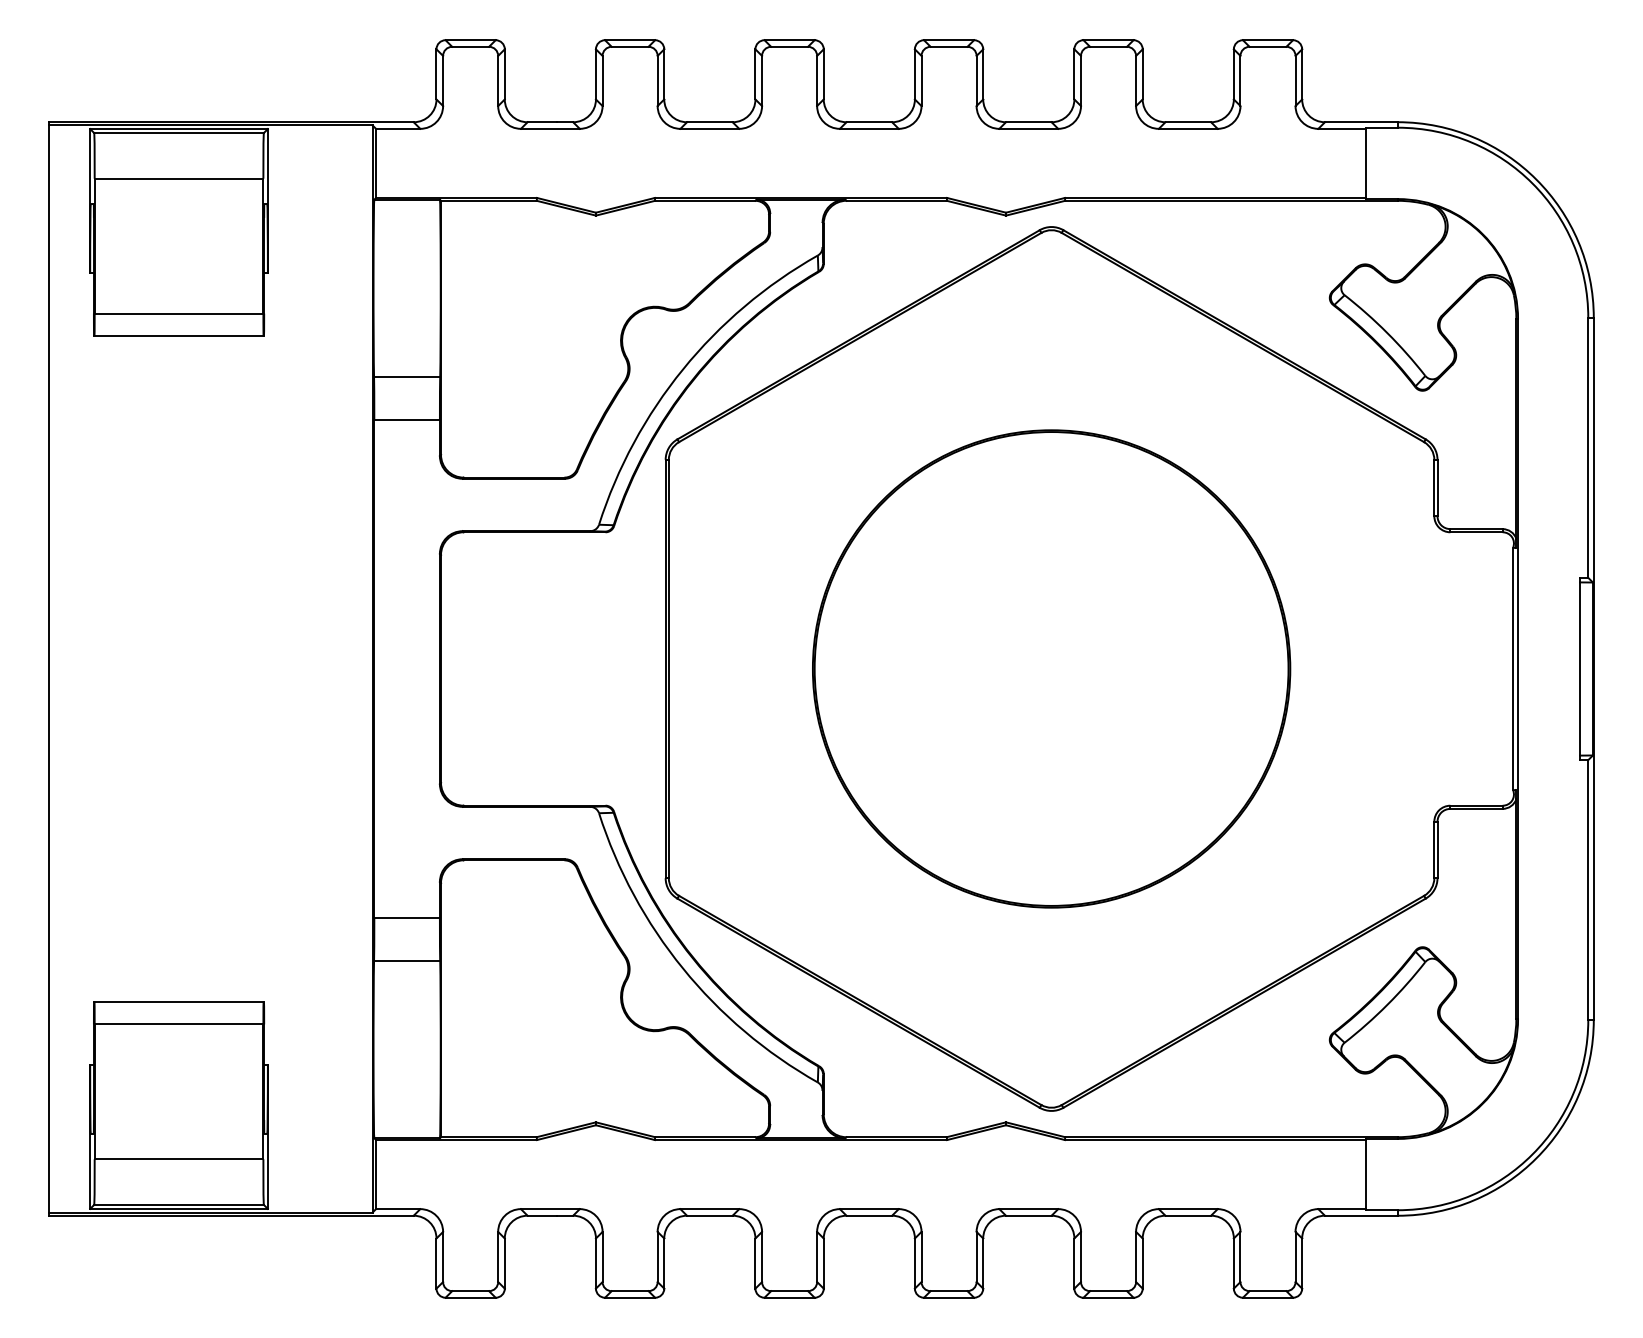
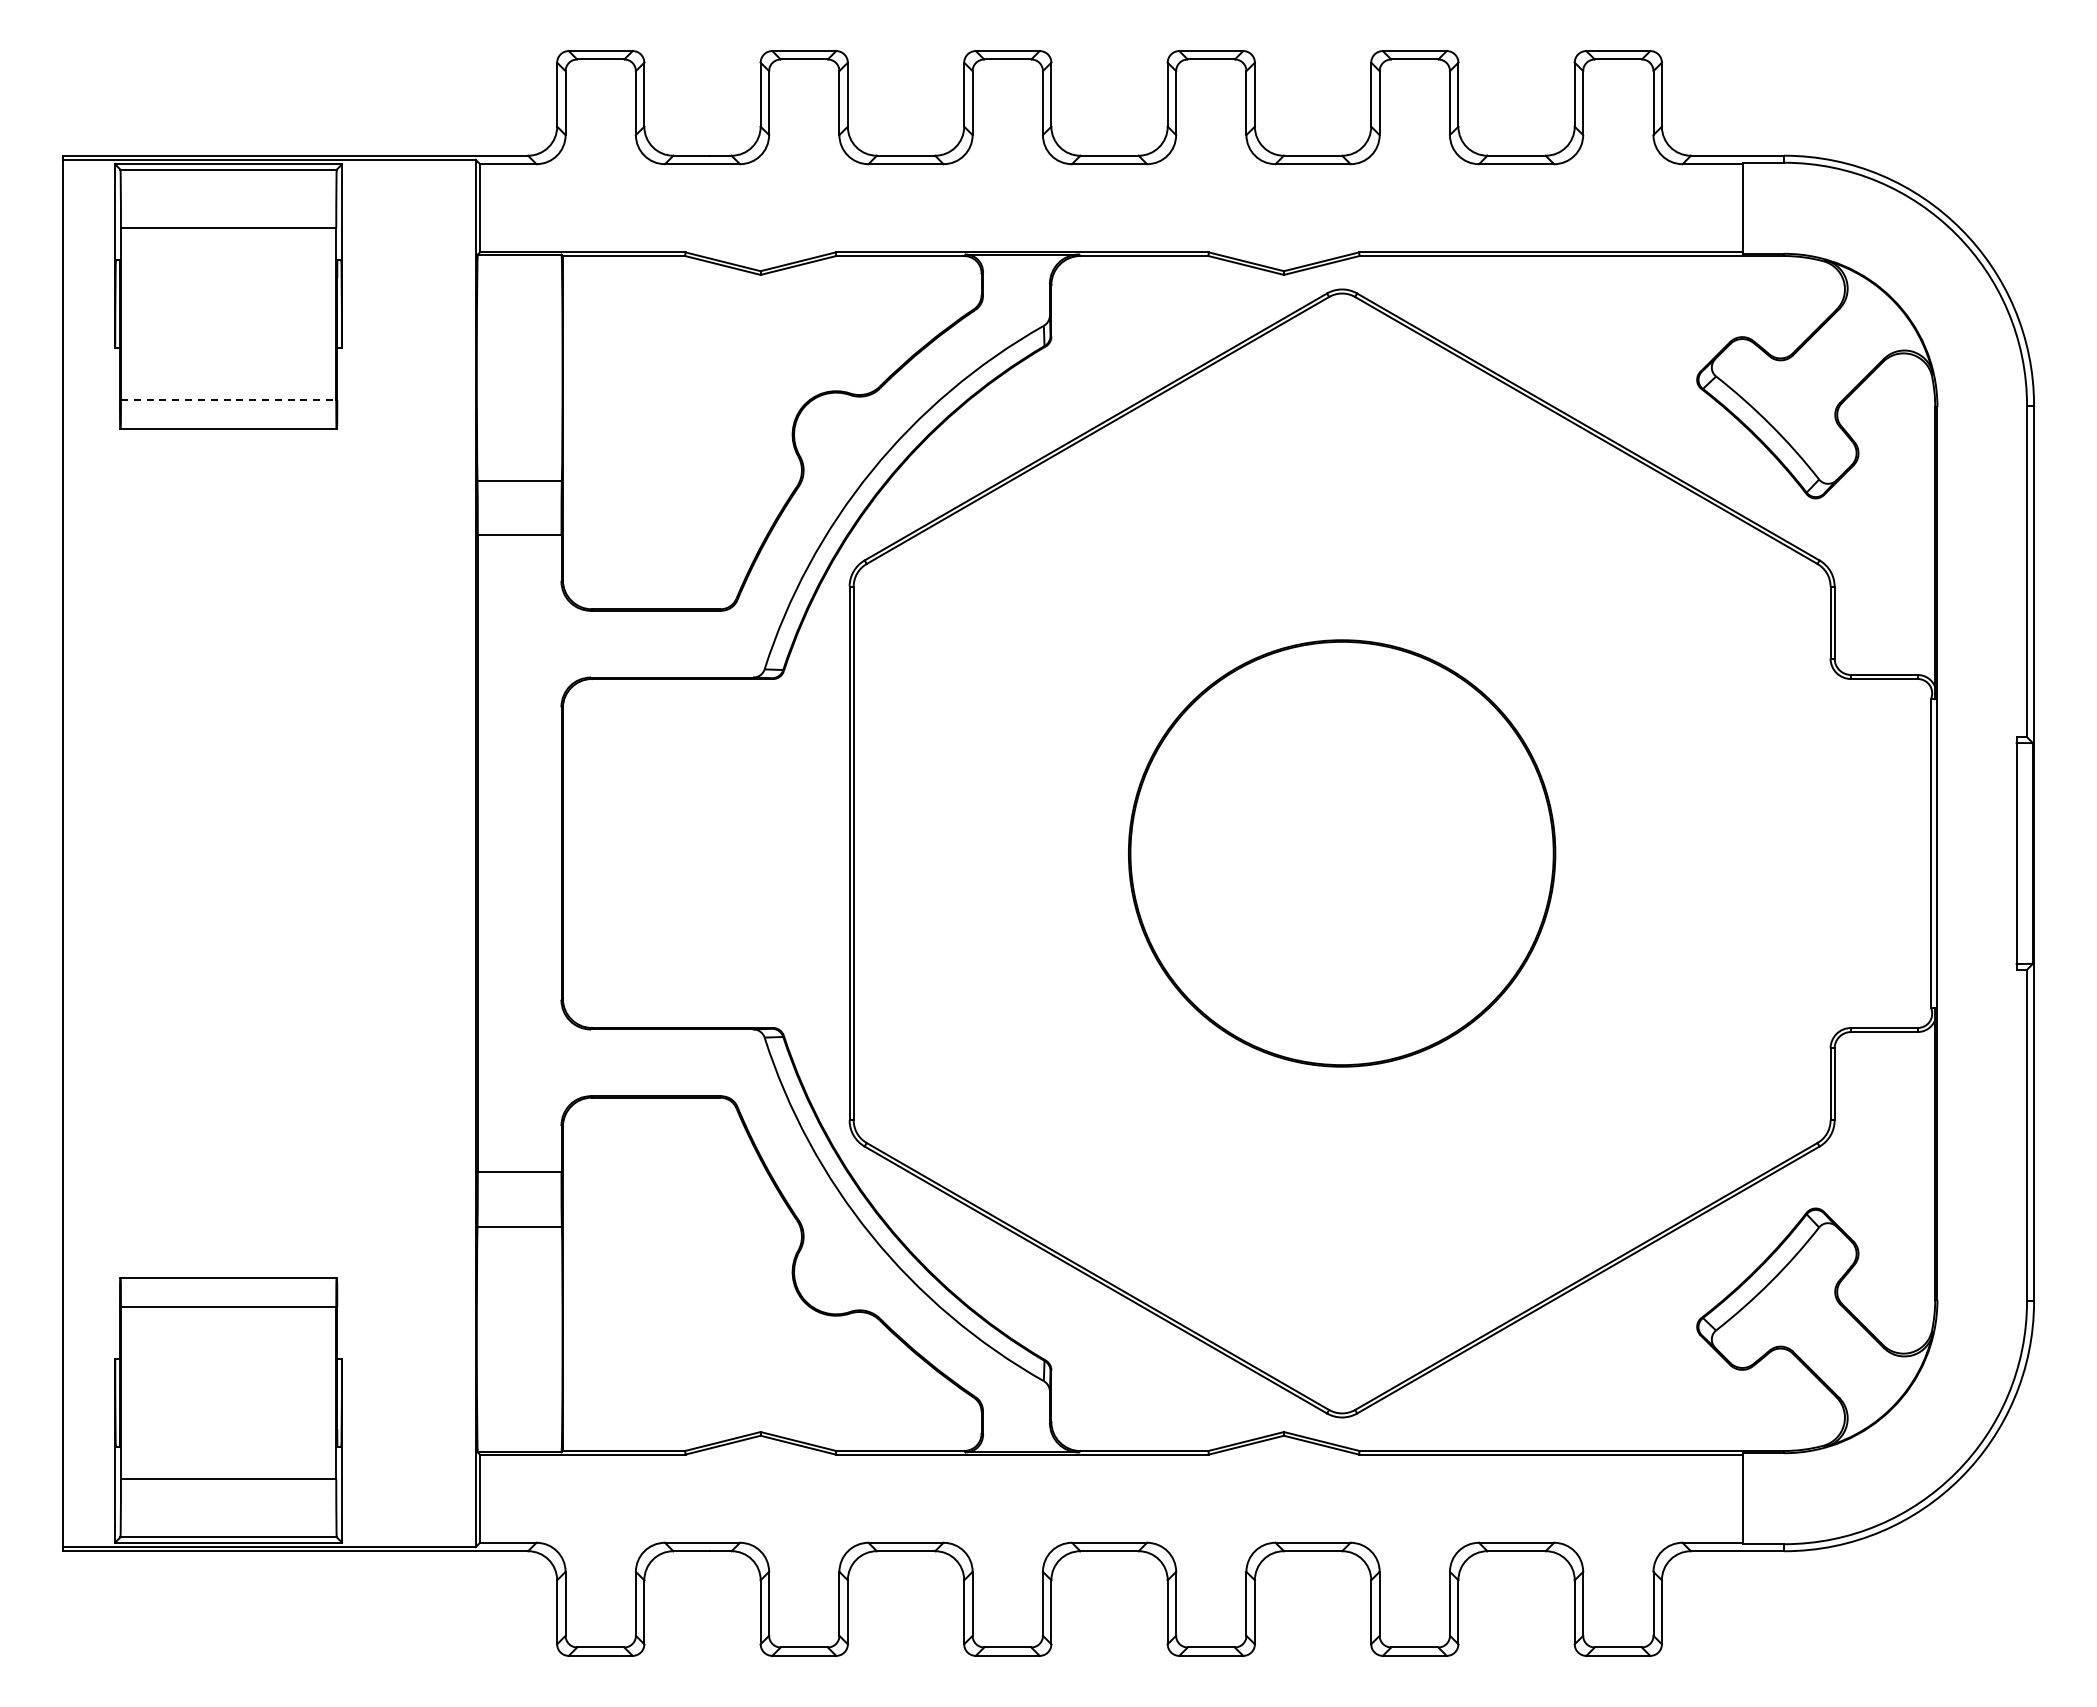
line: (178, 313) -> (228, 399), solid -> dashed
part: (1051, 669) -> (1341, 853), size x0.7

